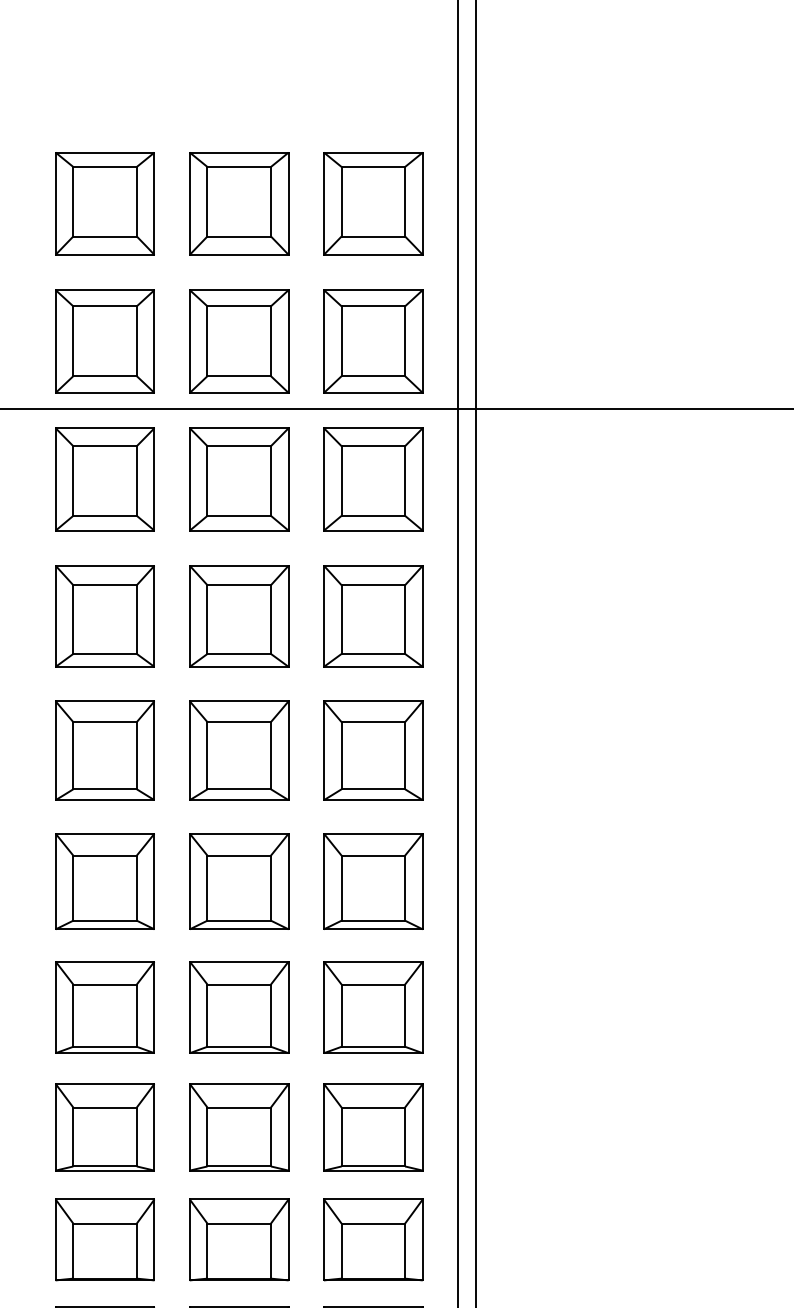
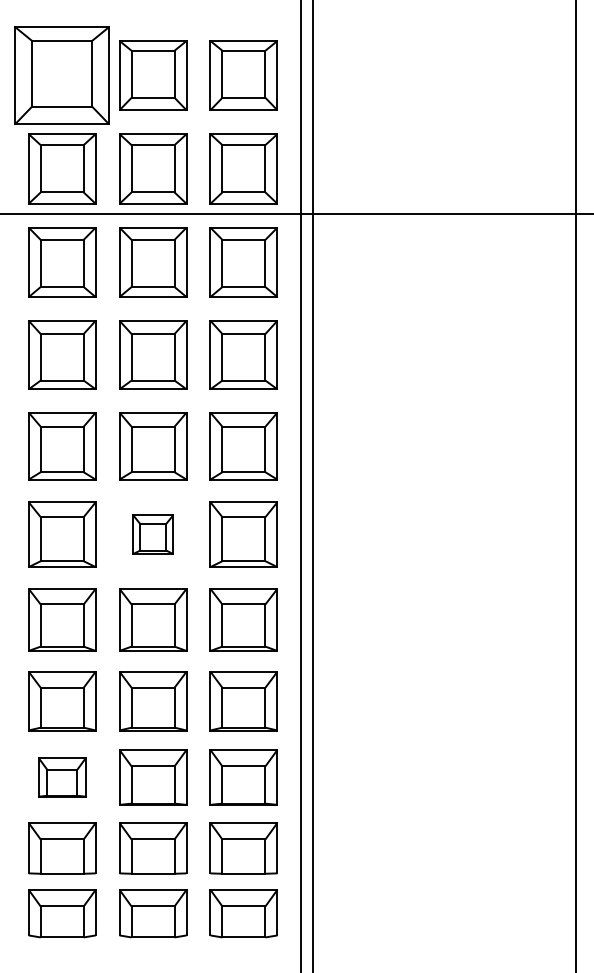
part: (105, 203) -> (62, 75), size x1.4
part: (239, 881) -> (153, 534), size x0.6
part: (105, 1240) -> (62, 777), size x0.7

